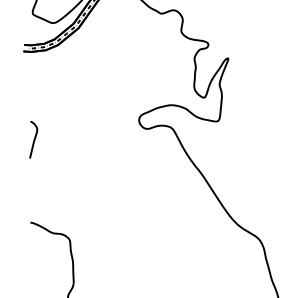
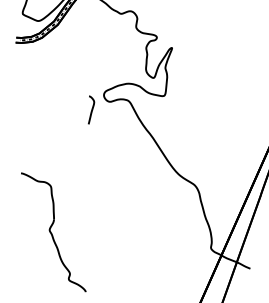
curve: (33, 139) -> (91, 109), moved

